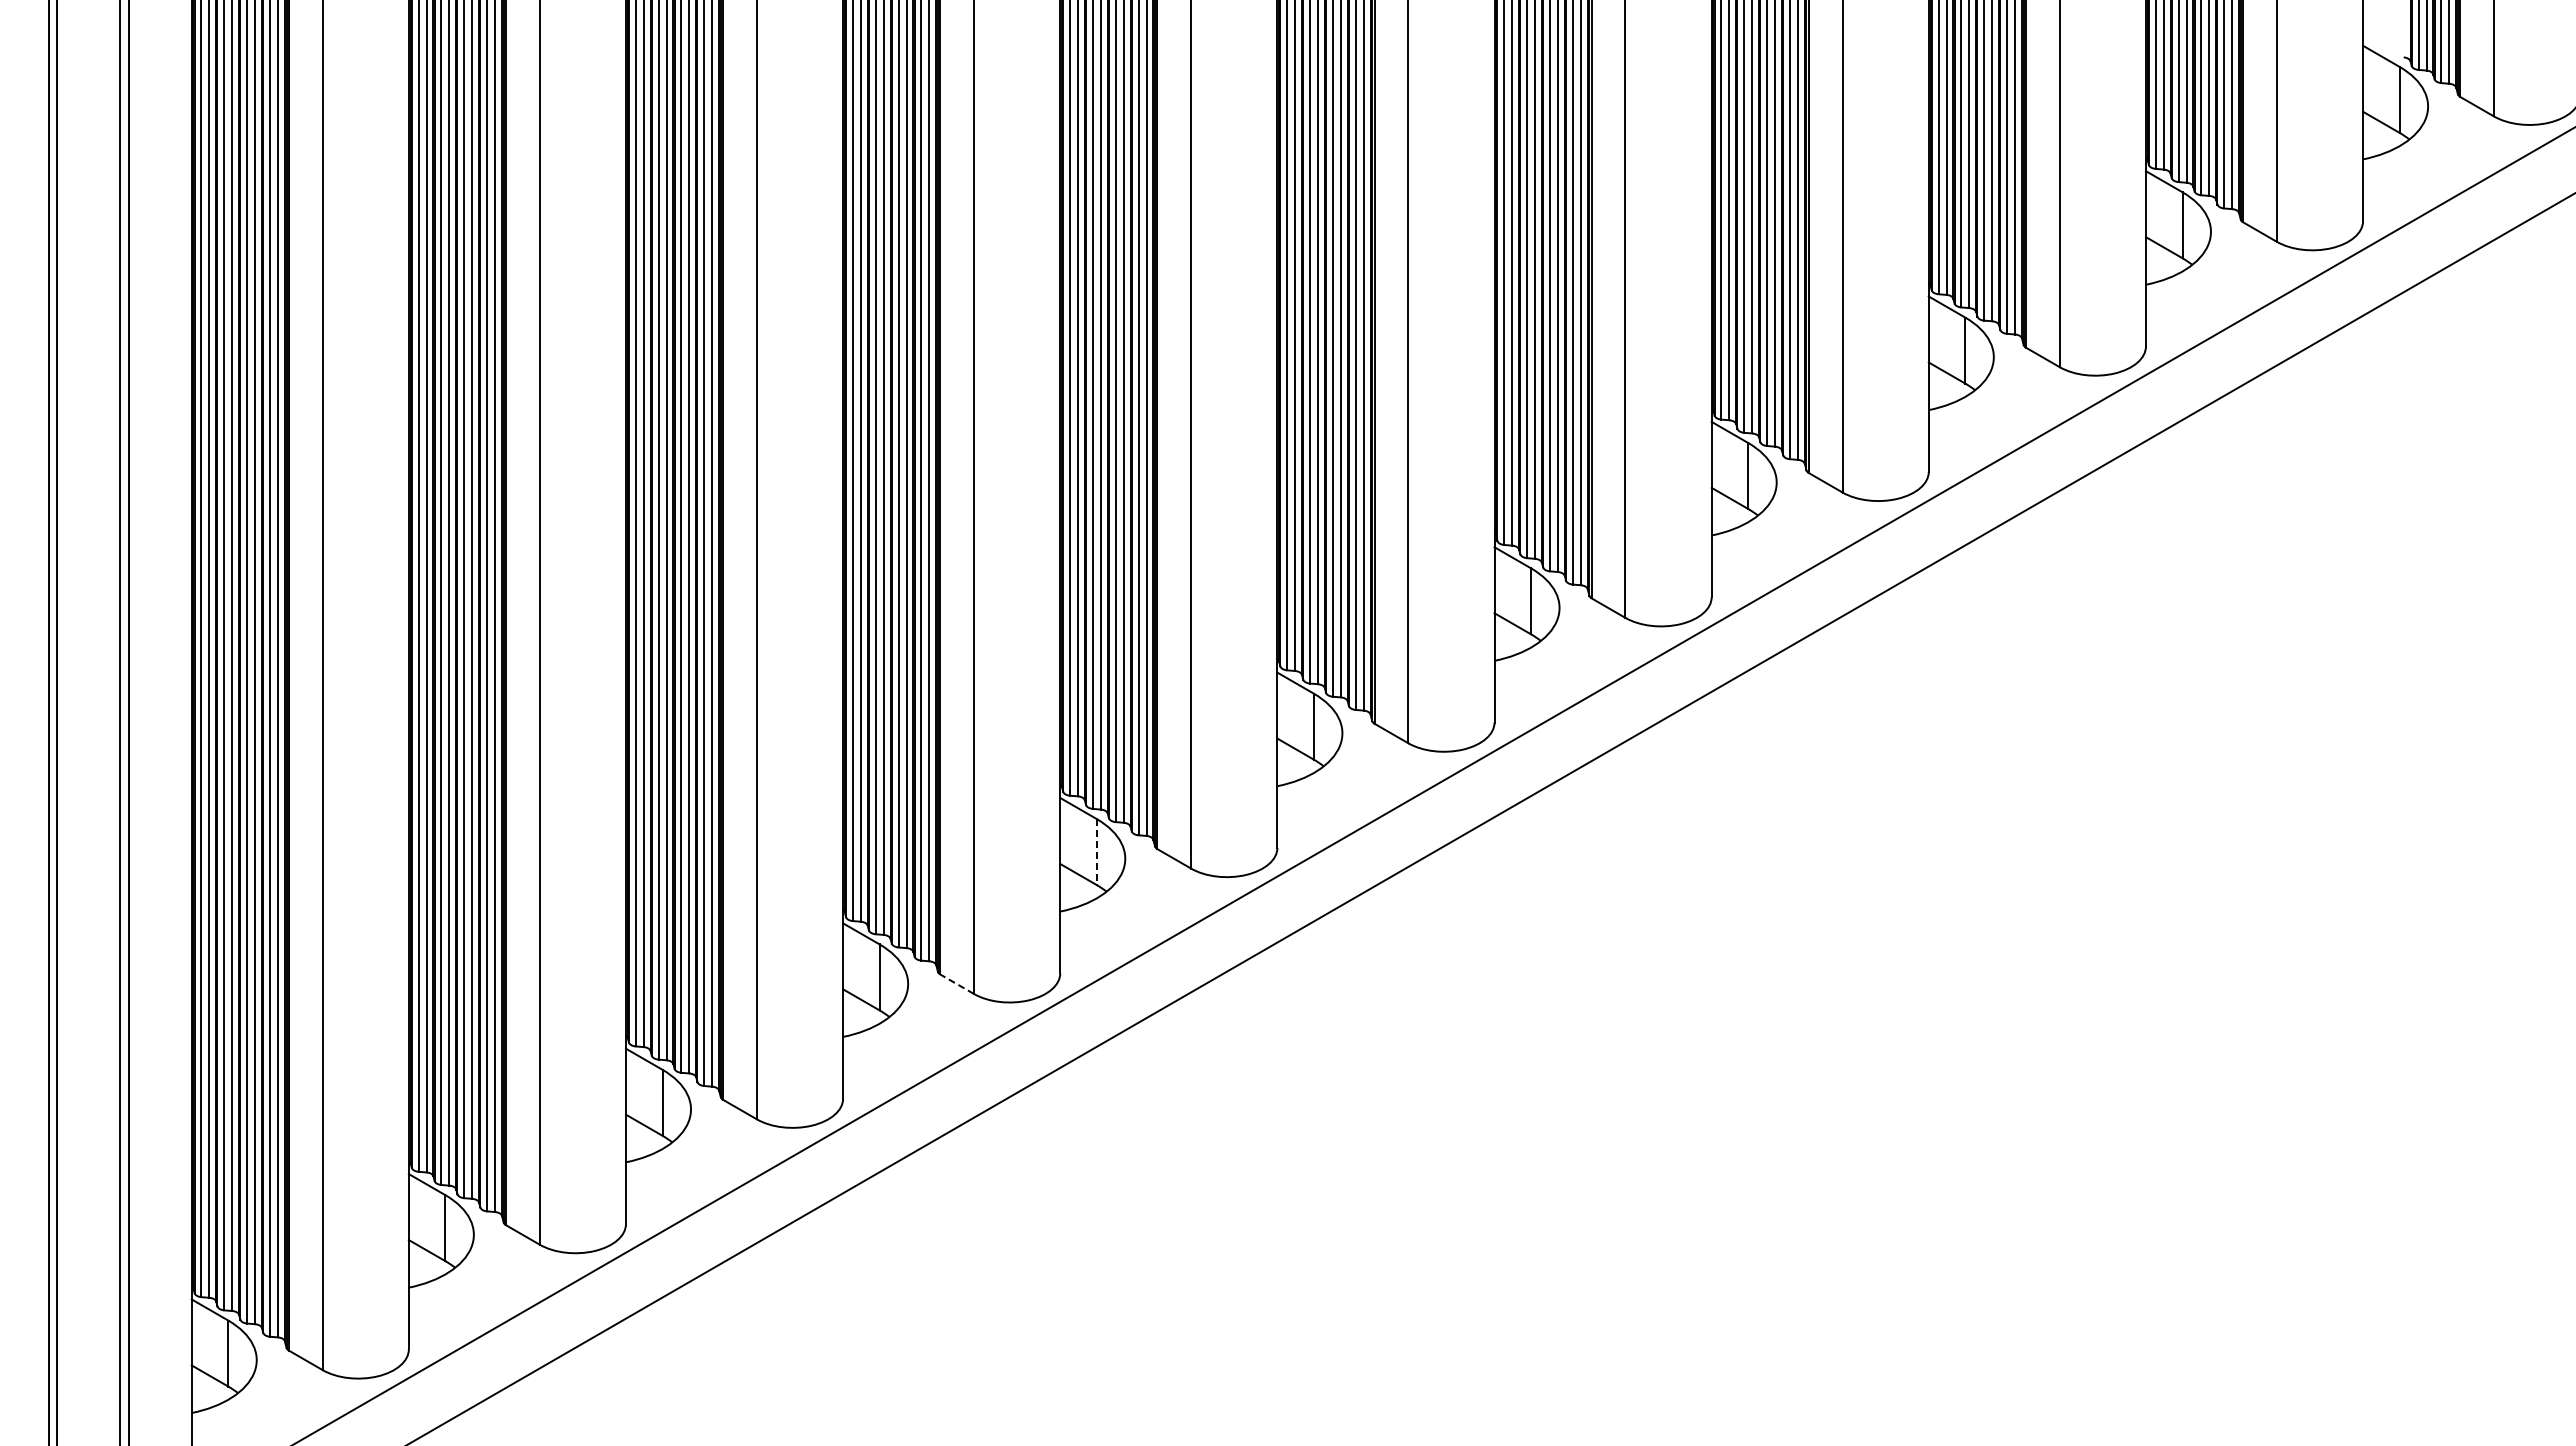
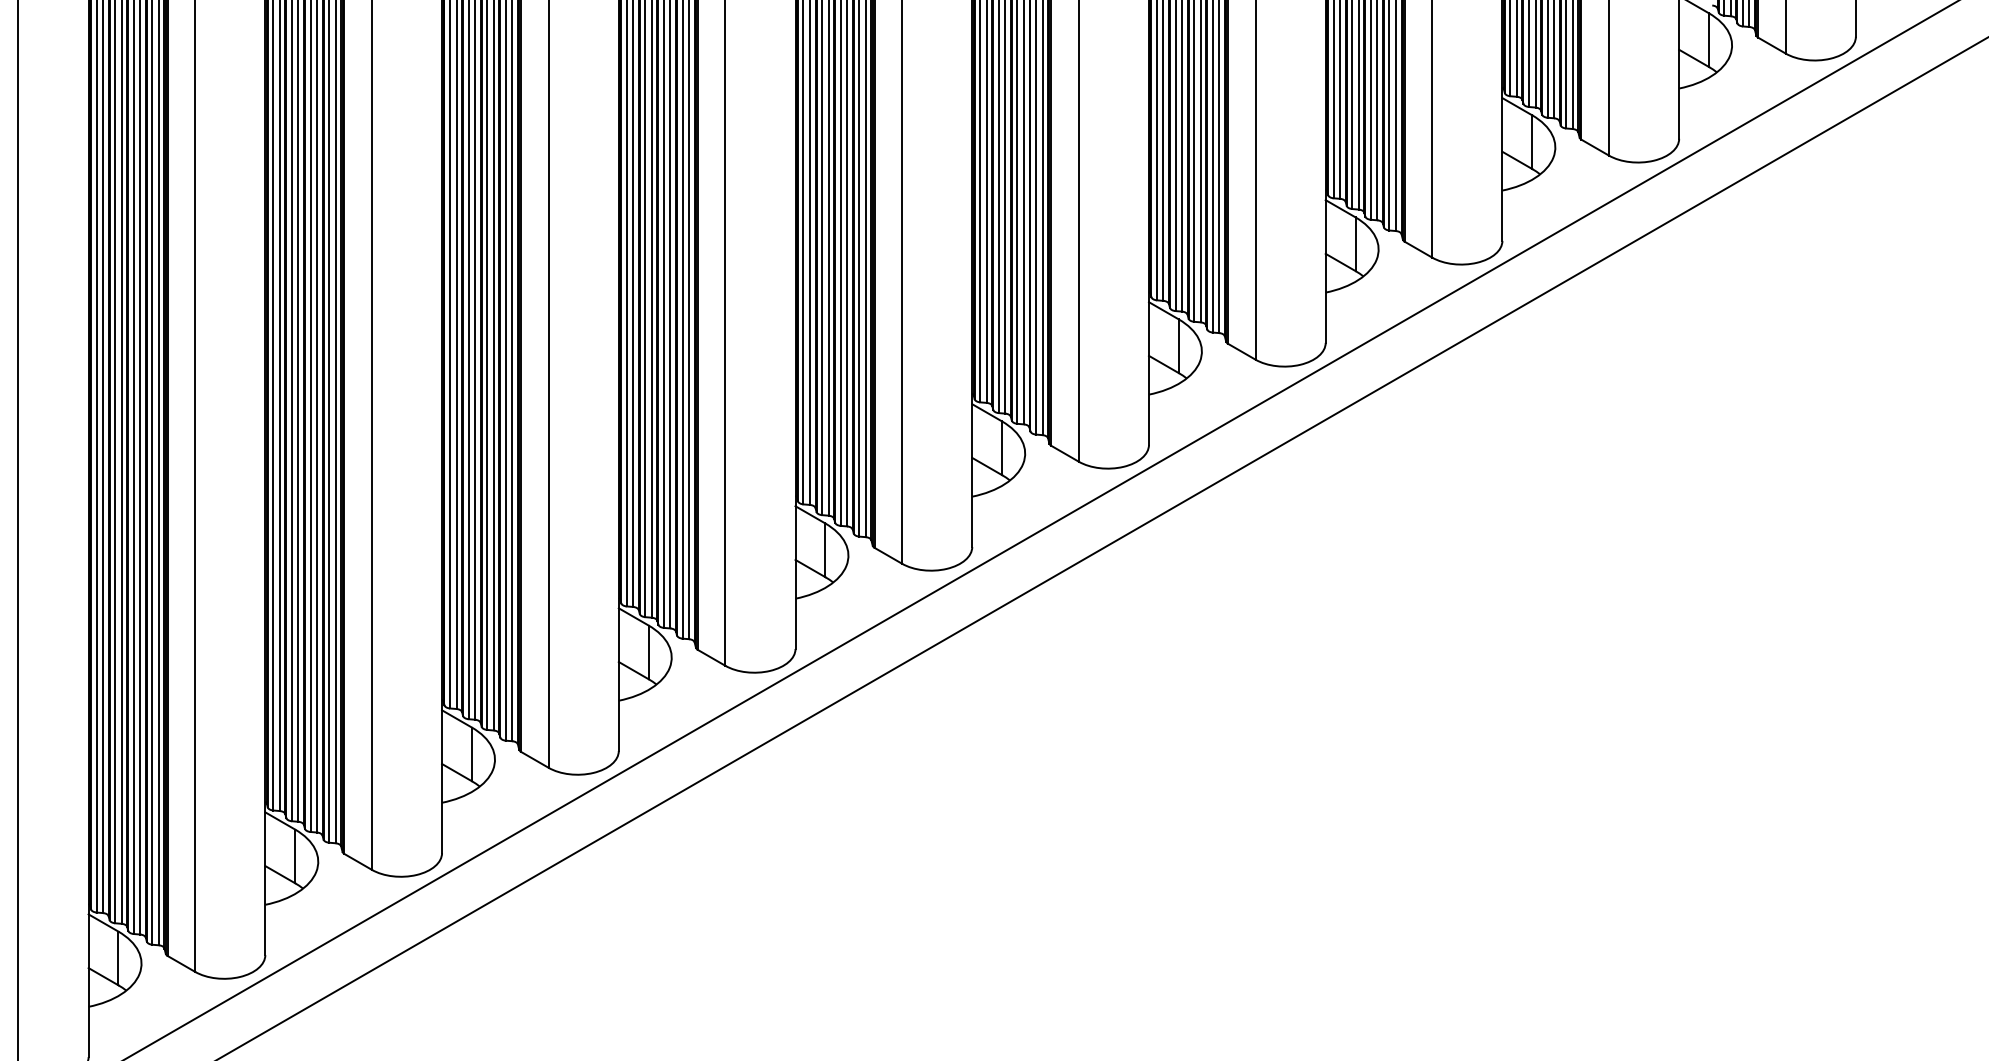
line: (1096, 852) -> (648, 652), dashed -> solid
line: (957, 984) -> (535, 760), dashed -> solid

